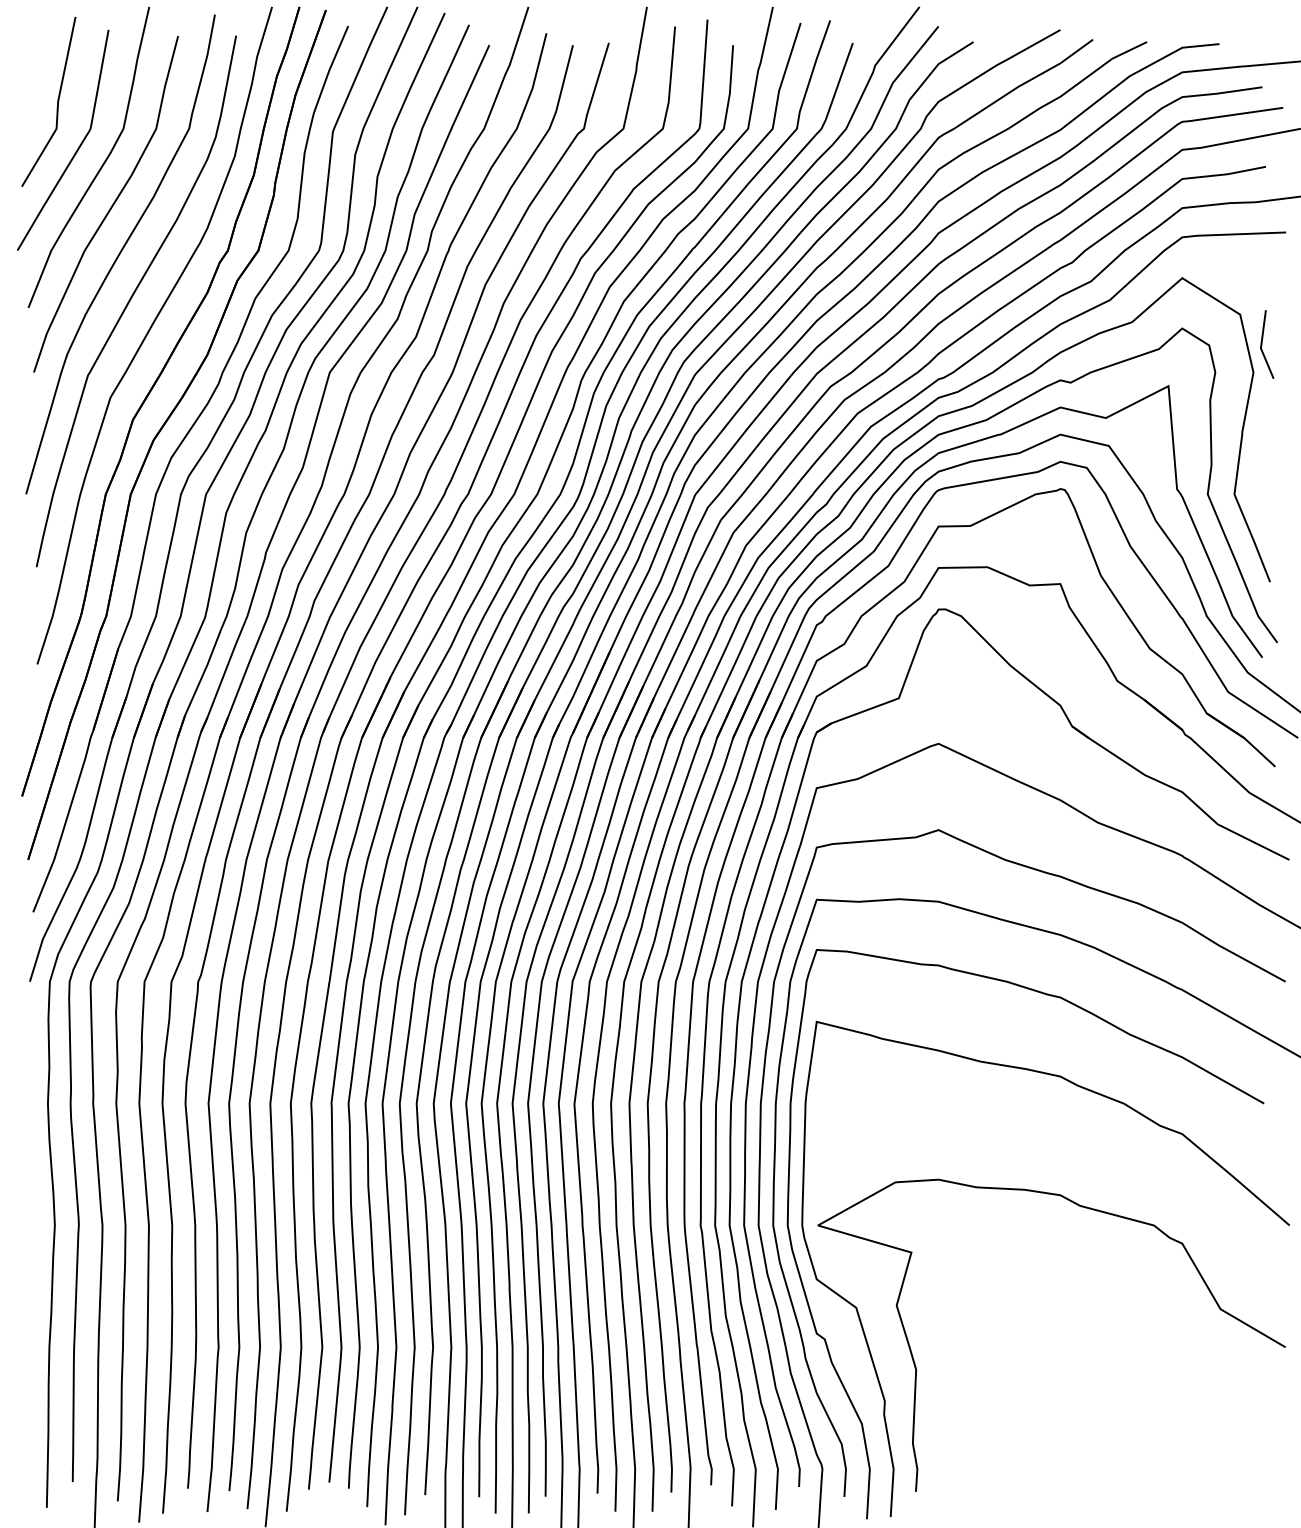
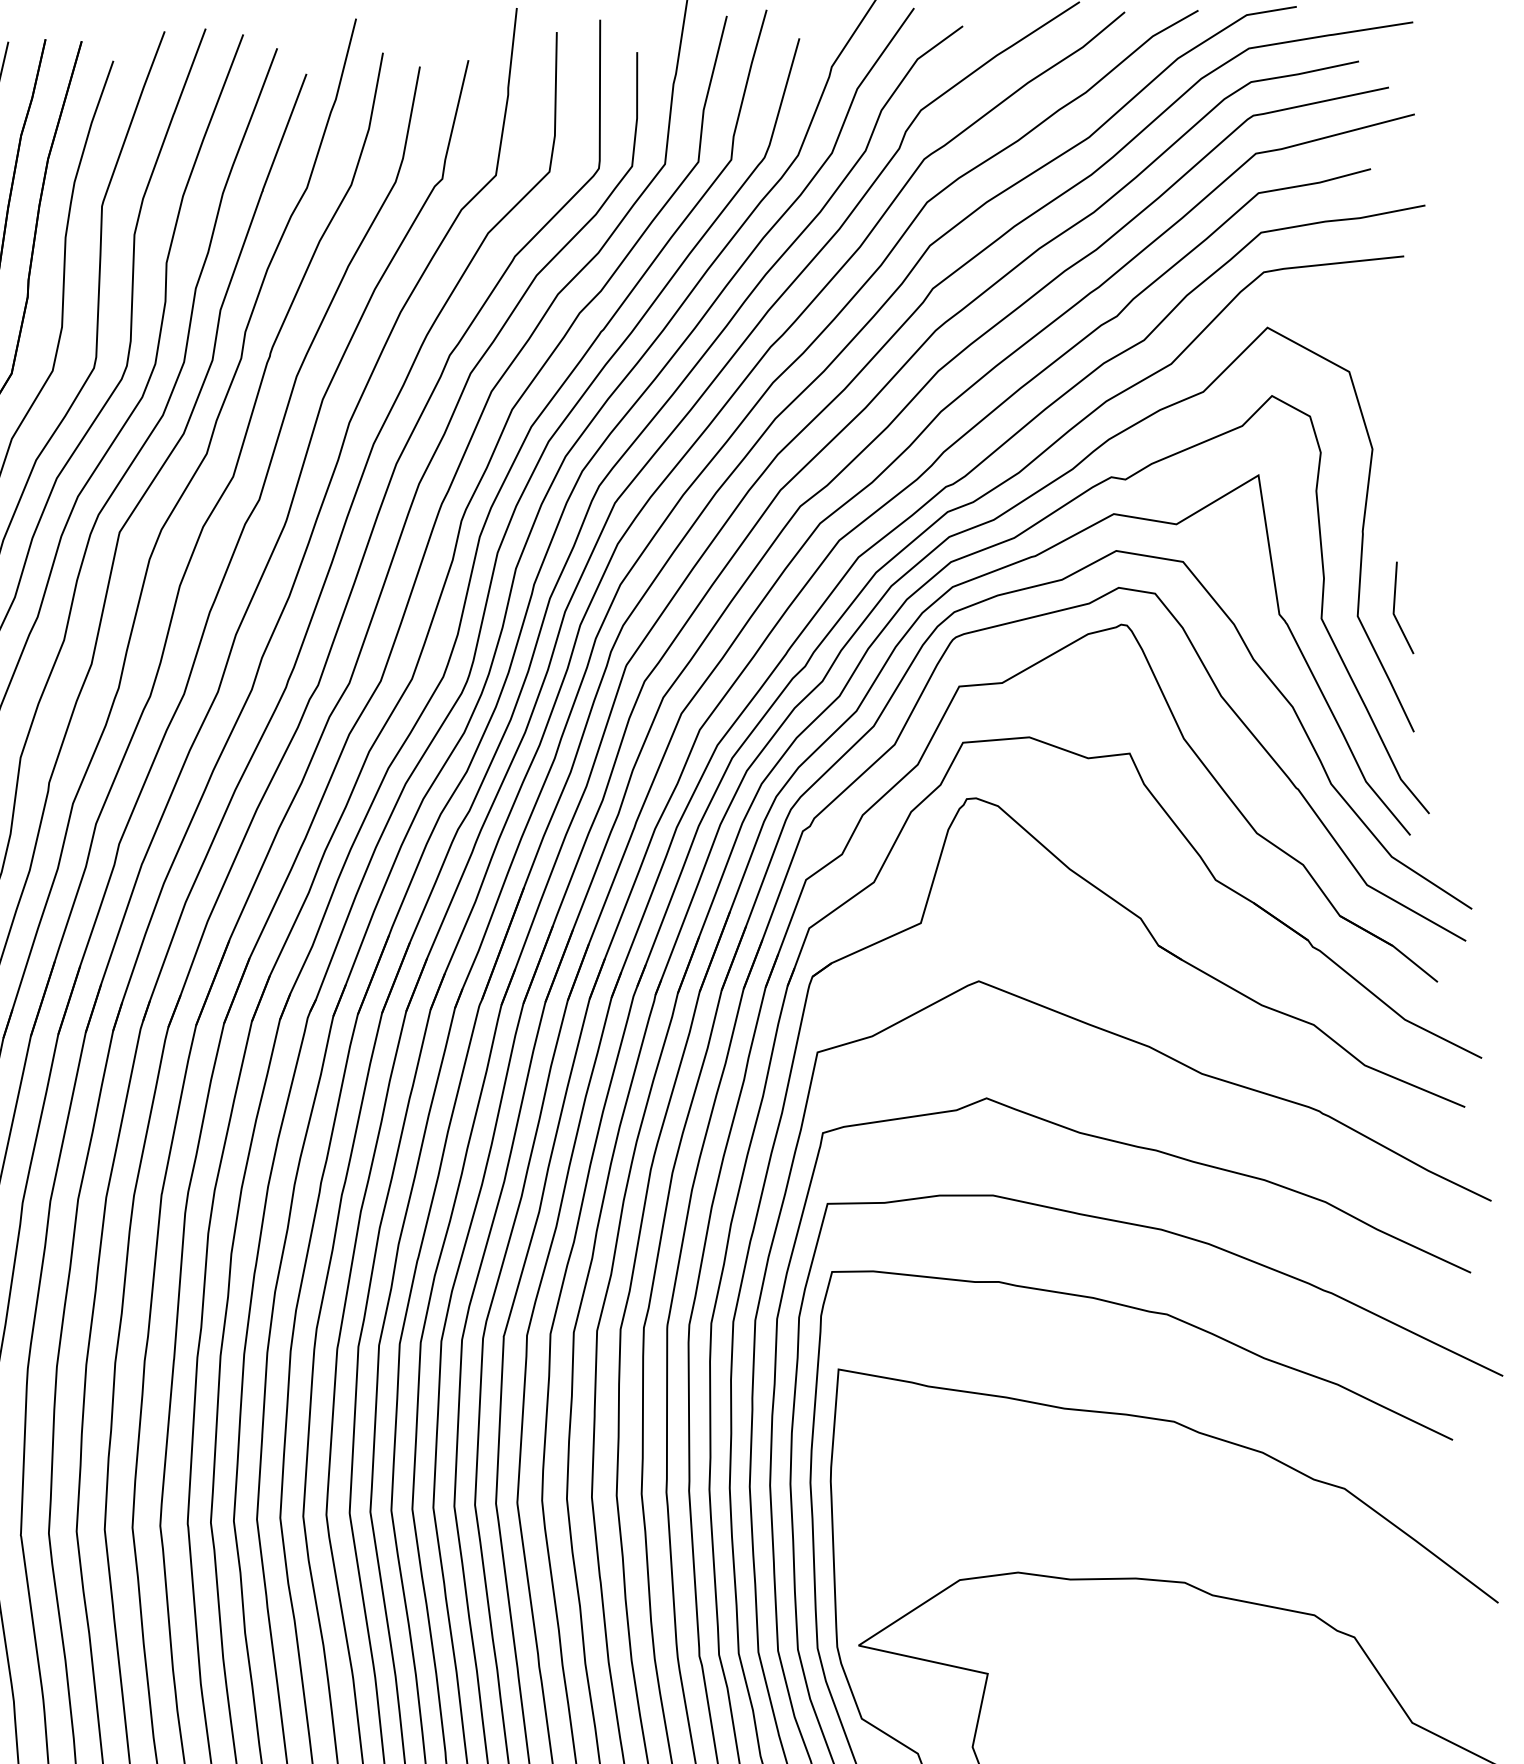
line: (1262, 344) -> (1395, 608), moved

